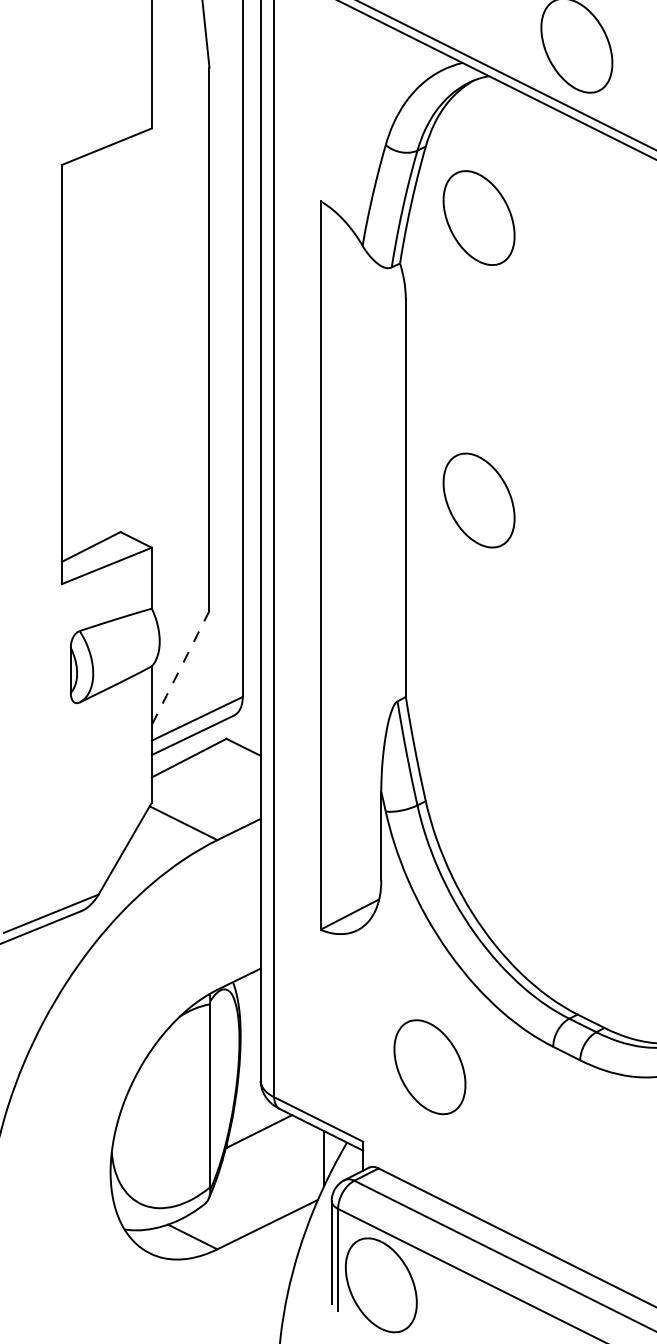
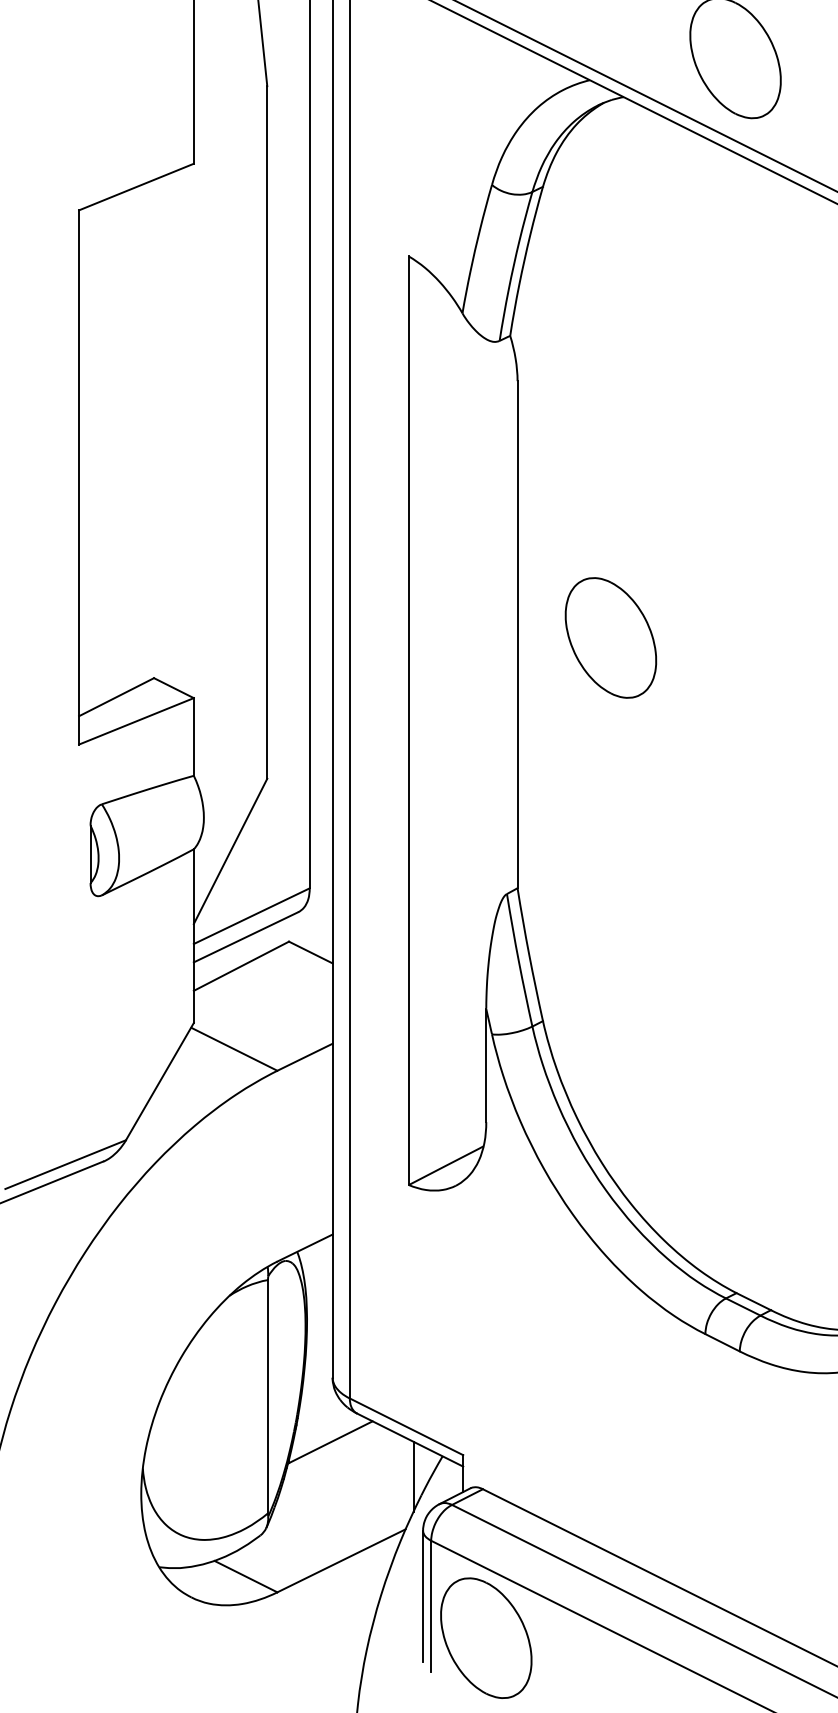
part: (478, 217) -> (610, 277), removed
line: (180, 668) -> (230, 851), dashed -> solid
part: (430, 1066) -> (548, 1359), removed

